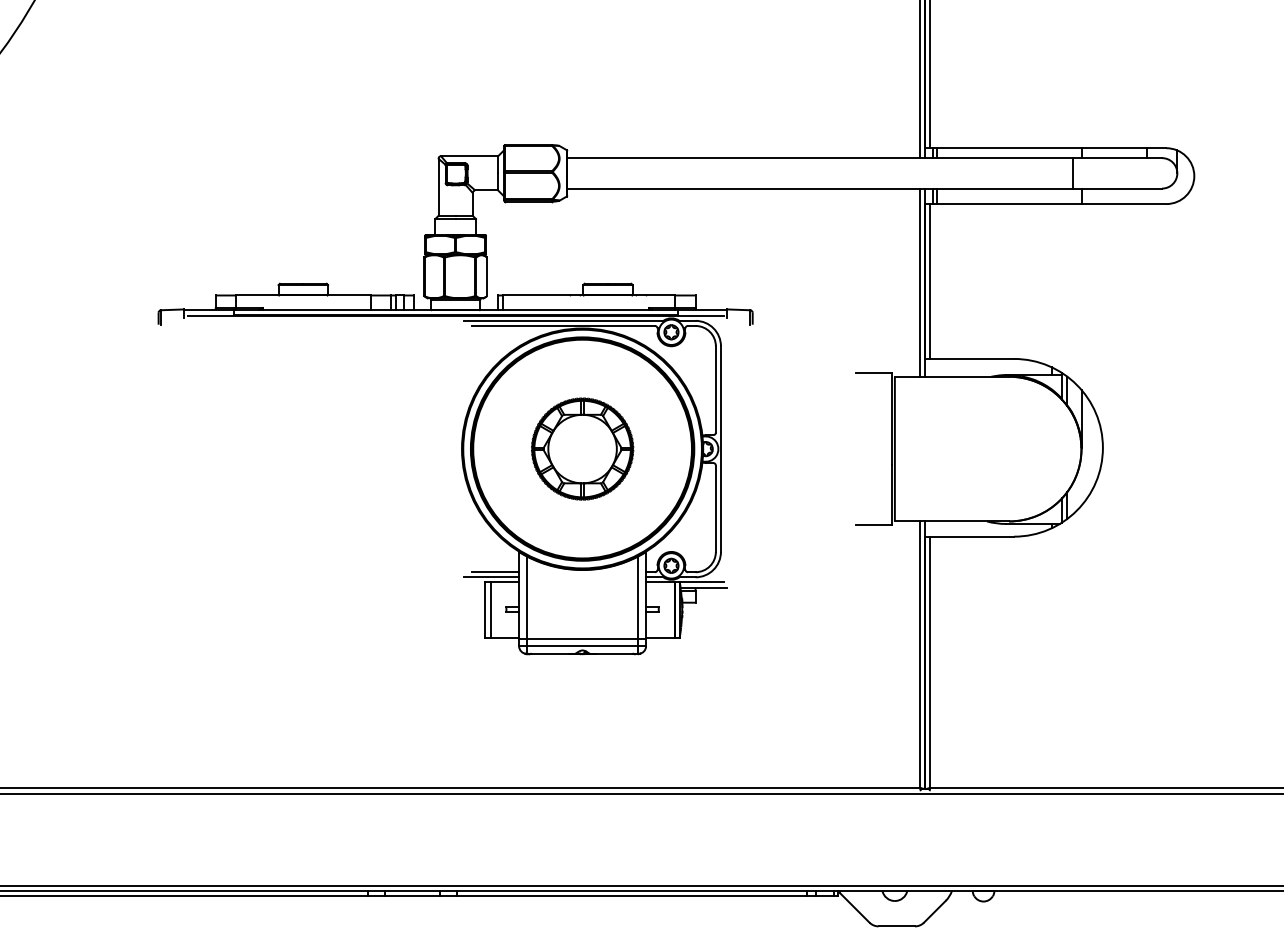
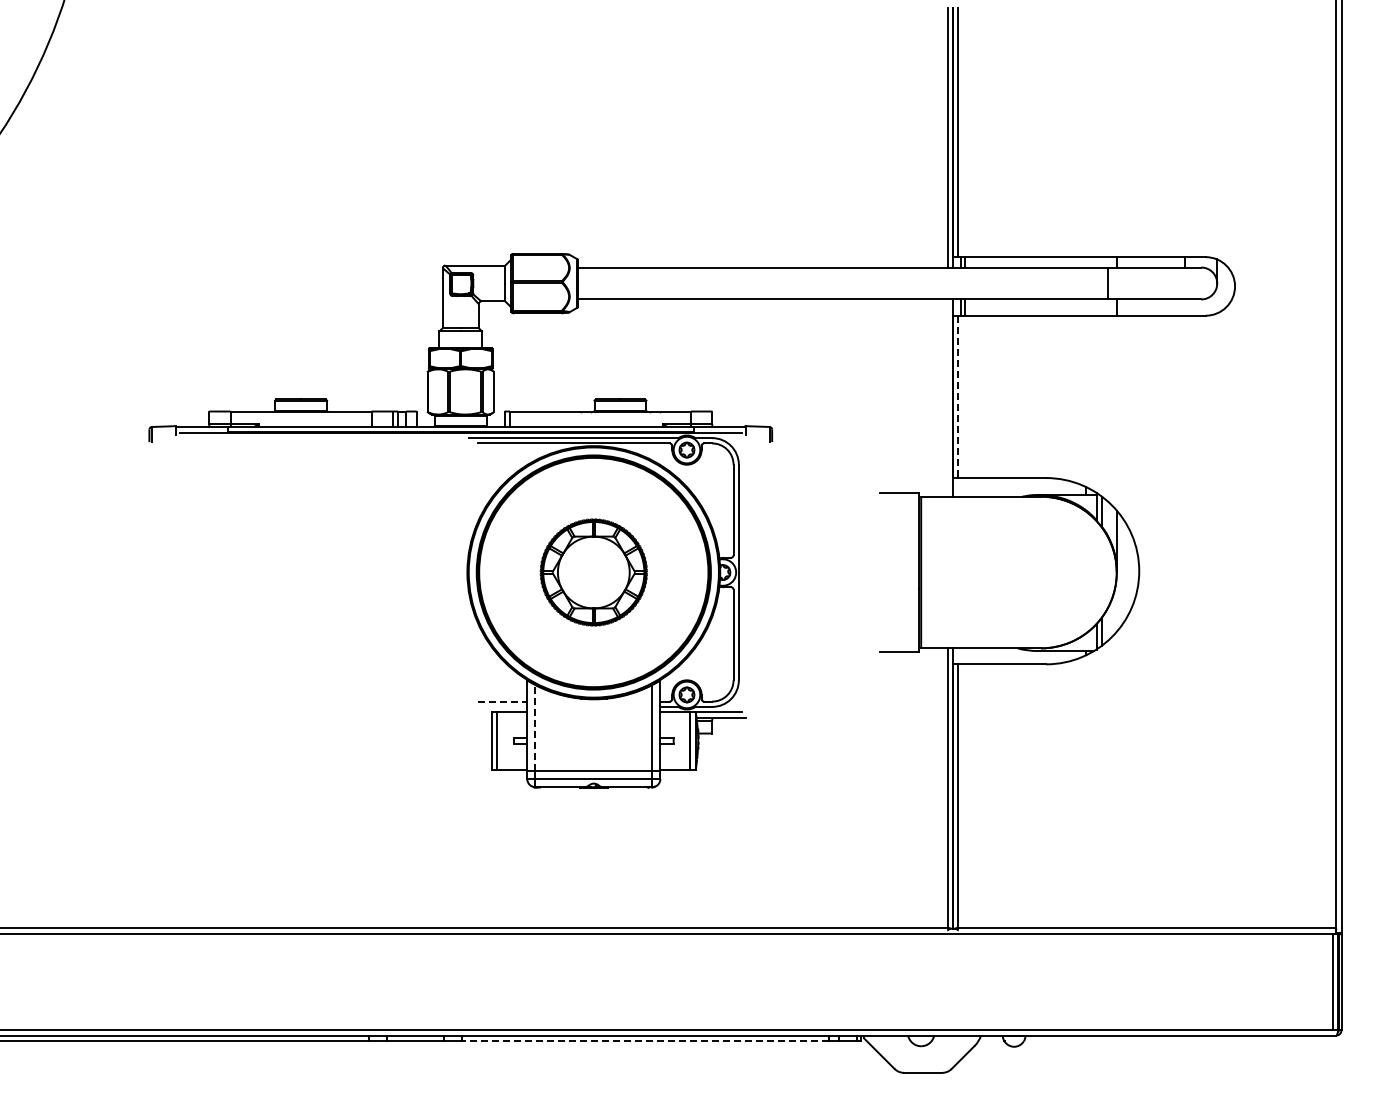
line: (919, 282) -> (947, 397), removed
line: (930, 282) -> (958, 397), solid -> dashed
line: (495, 572) -> (502, 701), solid -> dashed
line: (491, 576) -> (498, 706), removed
line: (526, 596) -> (535, 727), solid -> dashed
line: (631, 895) -> (645, 1040), solid -> dashed

